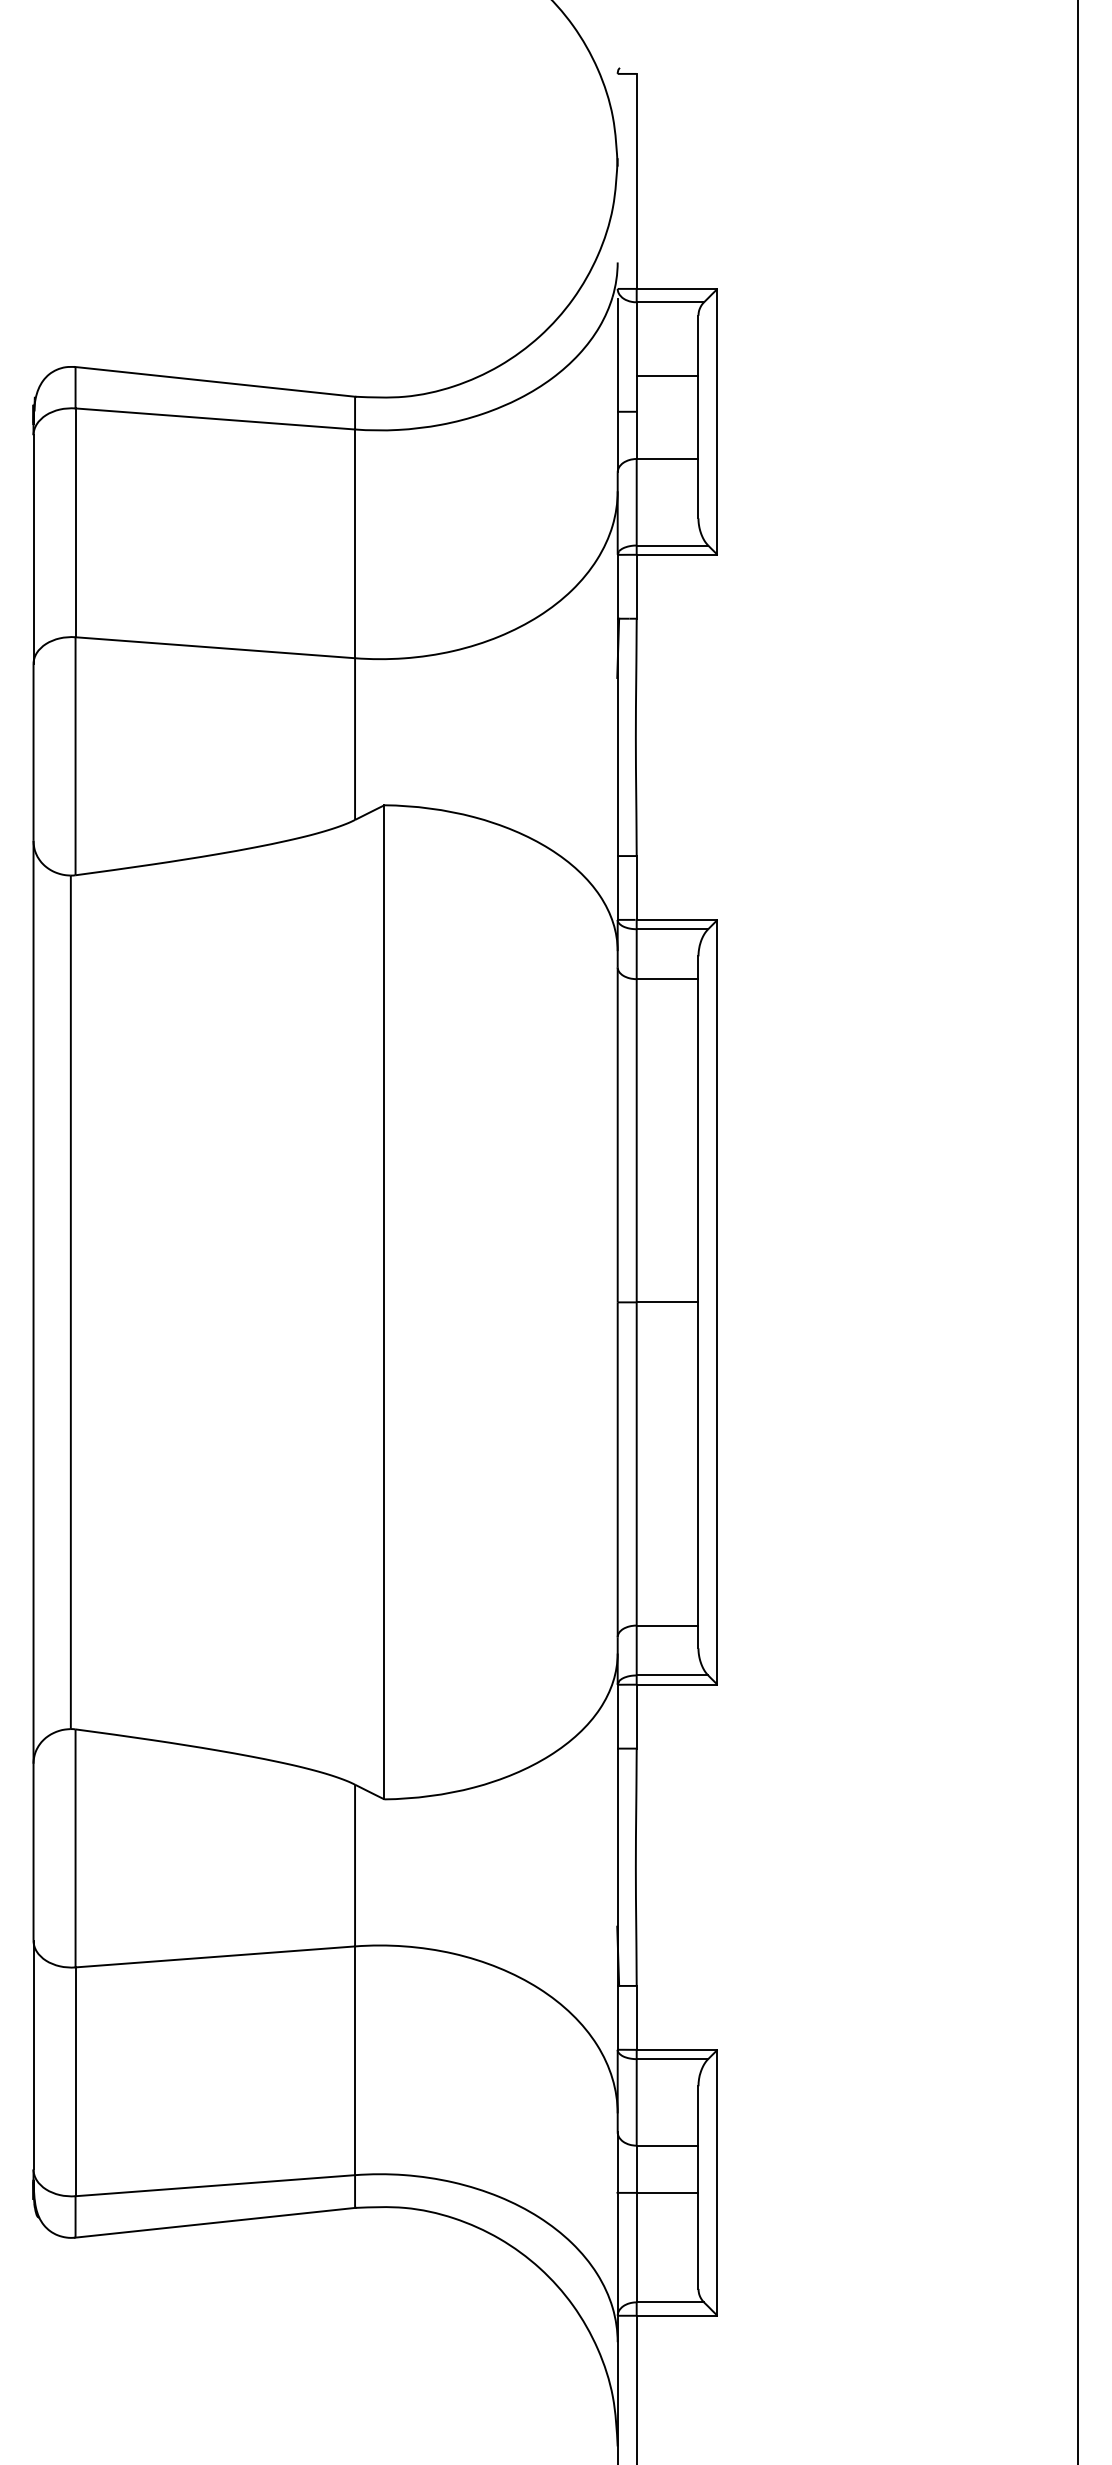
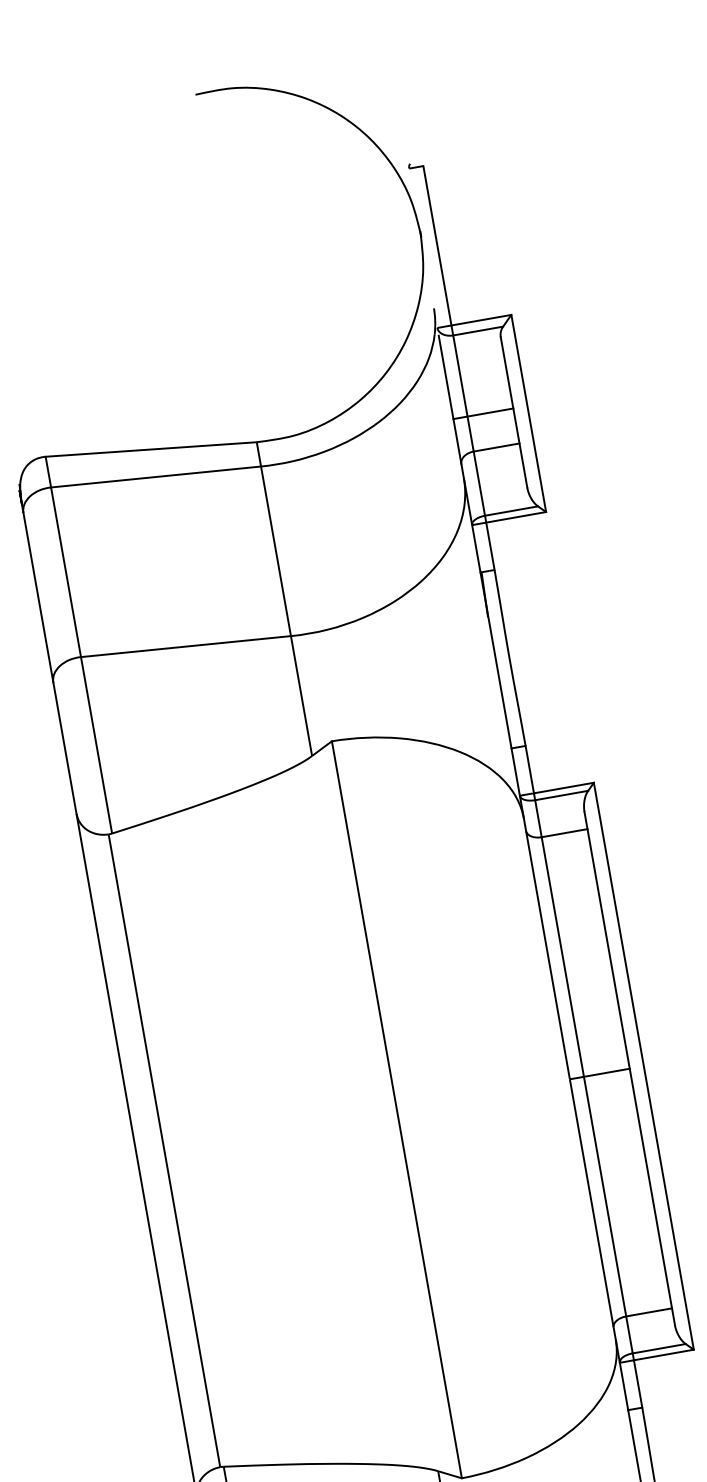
line: (667, 375) -> (490, 412), moved

